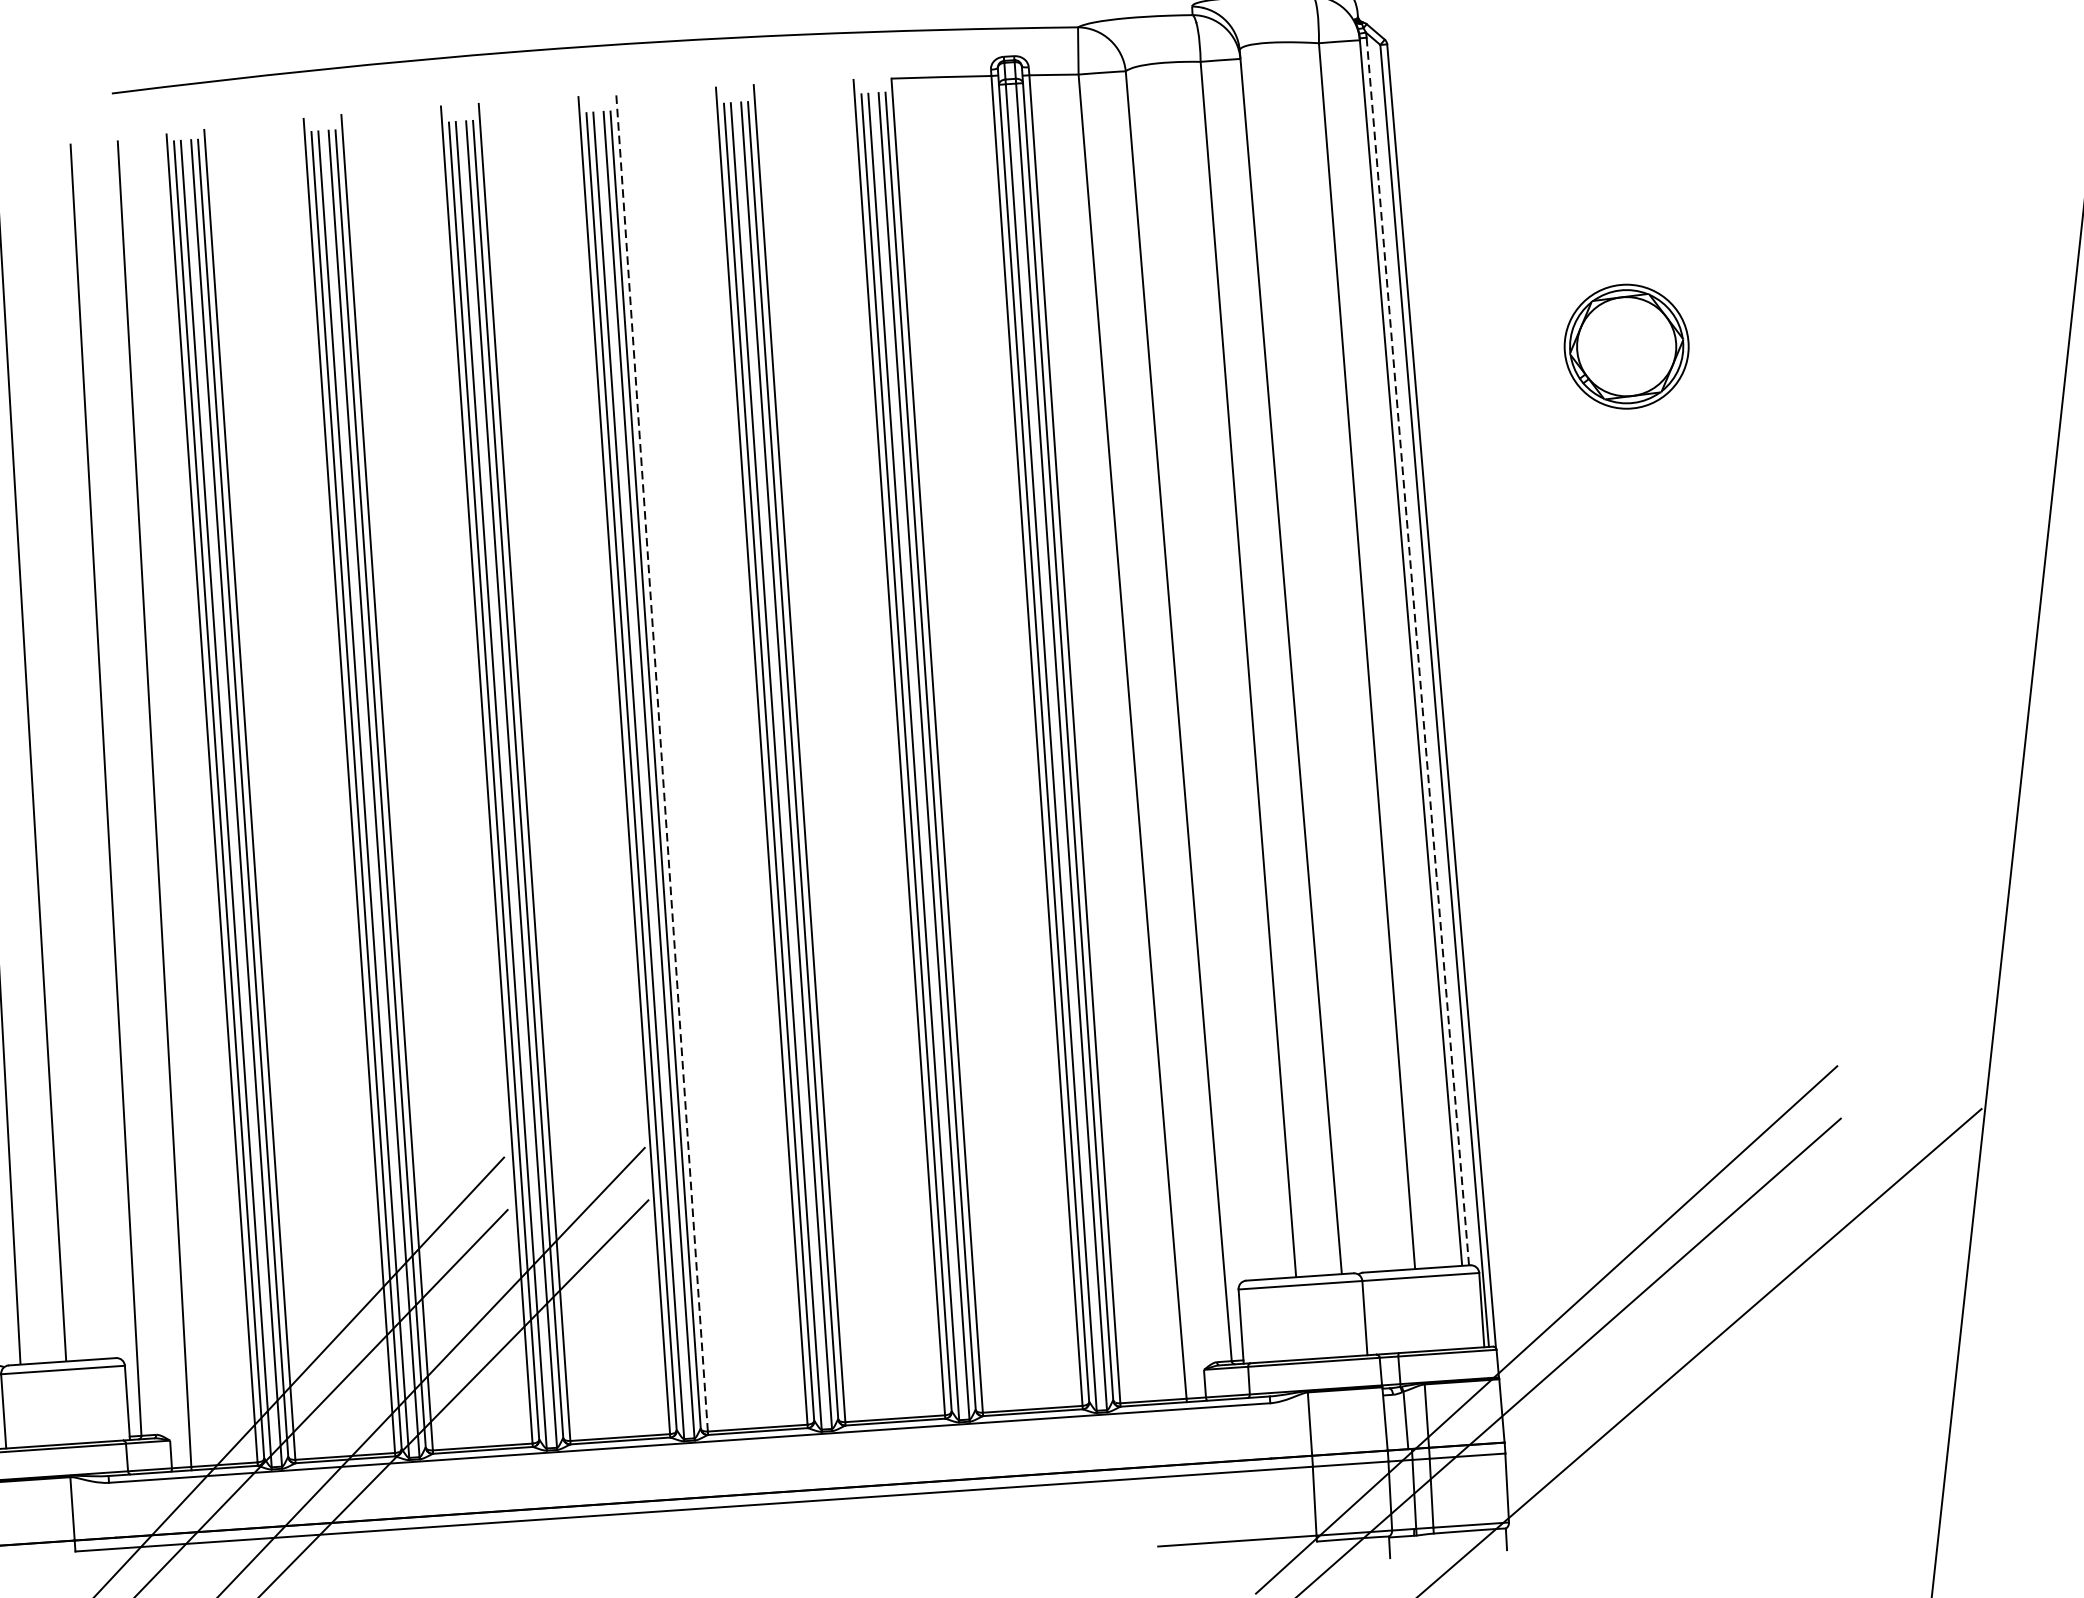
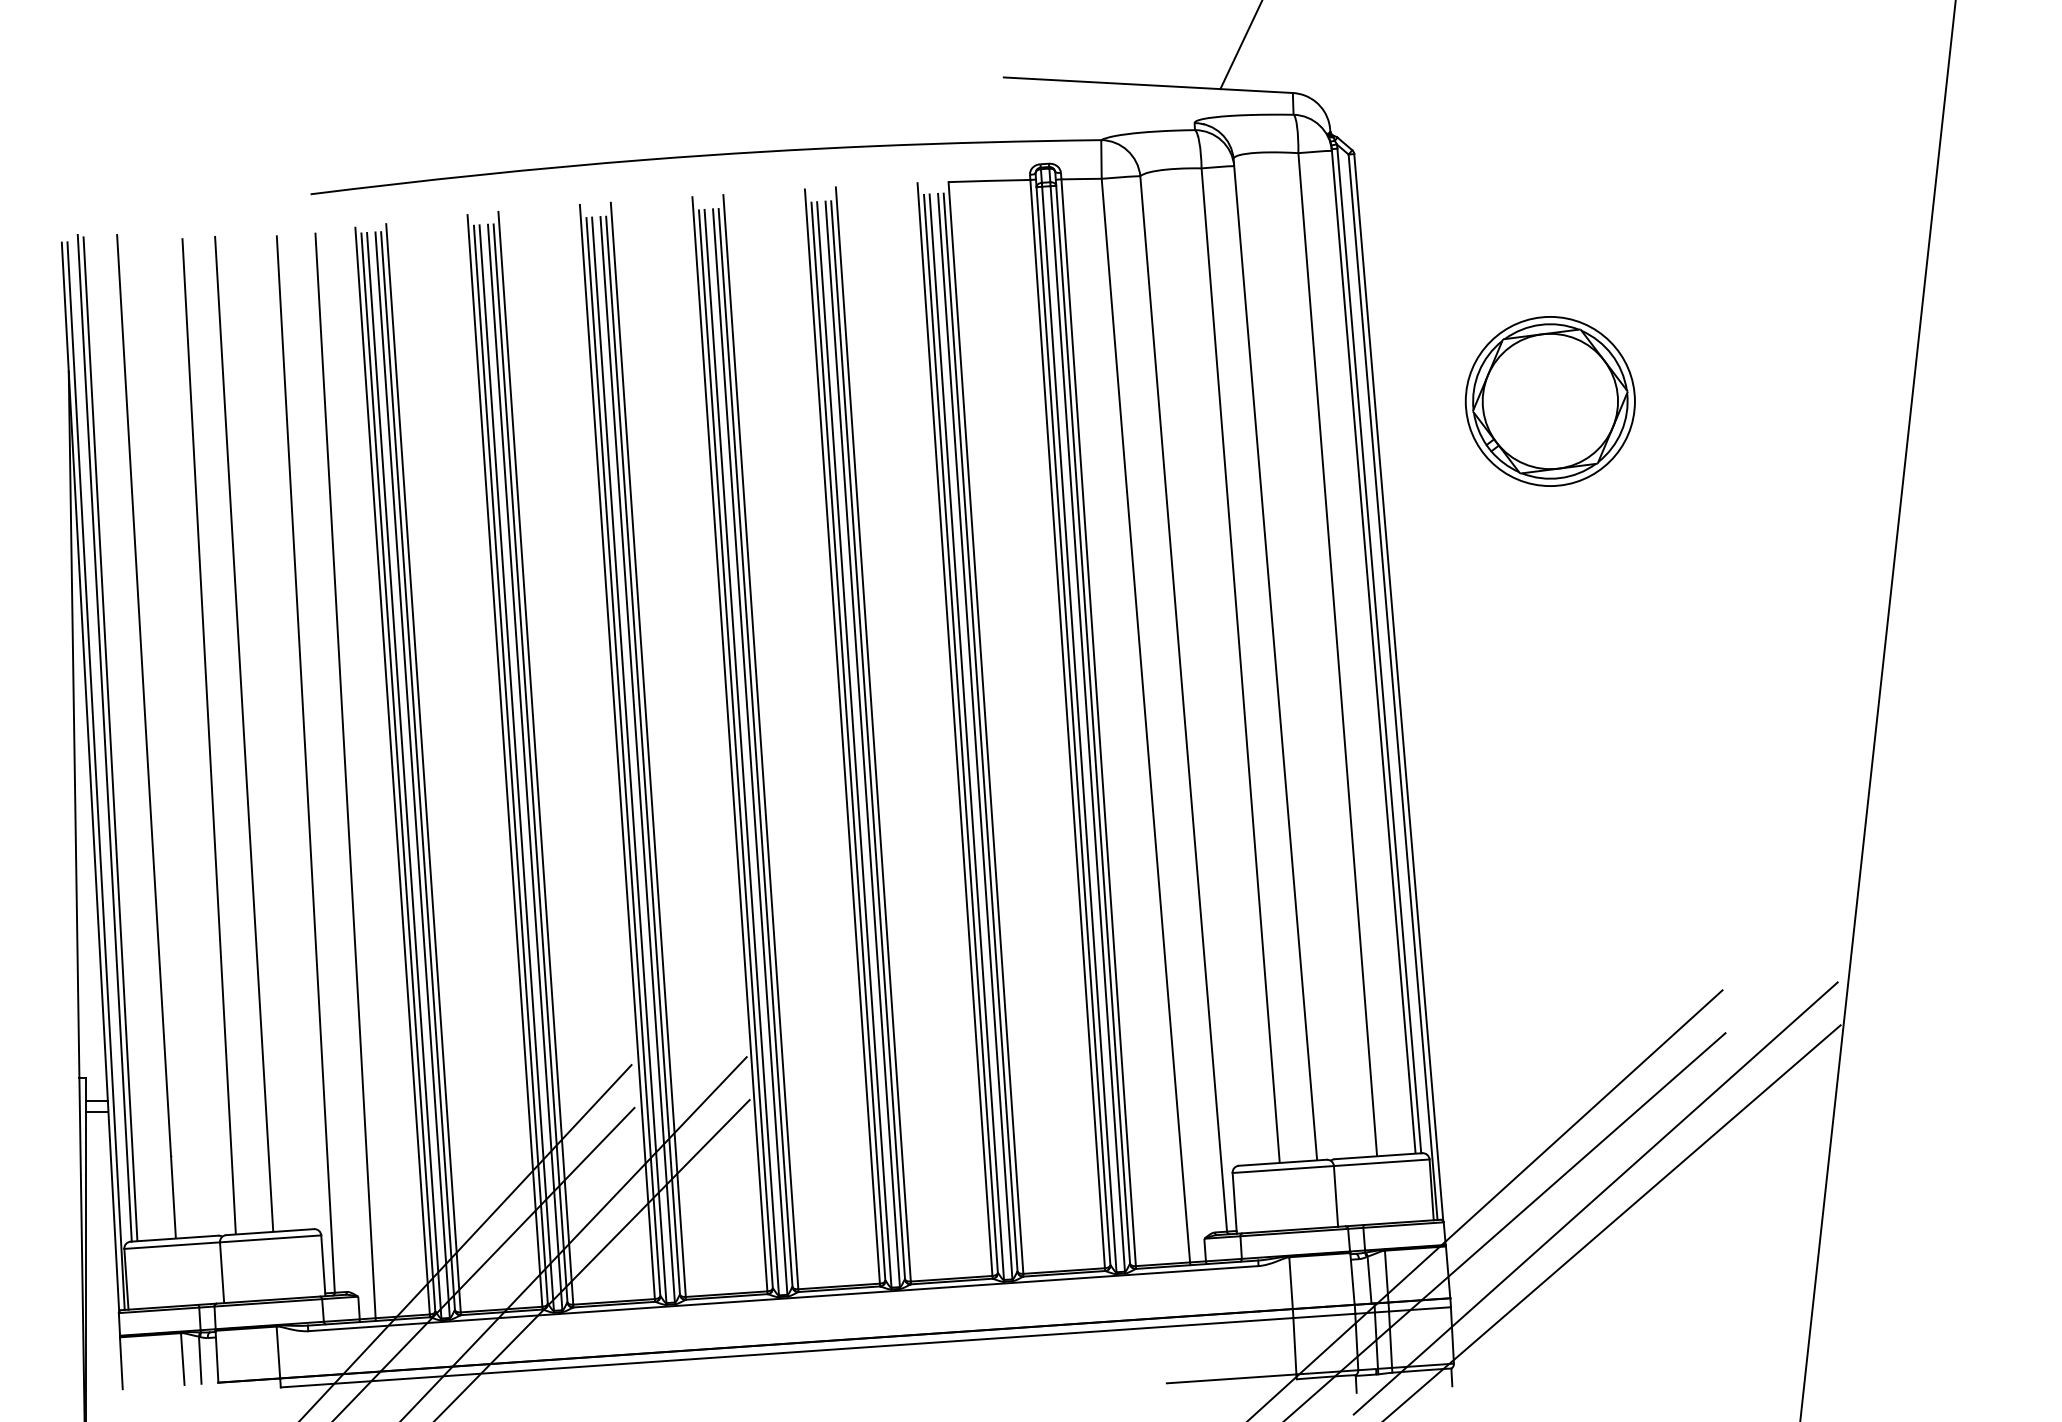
part: (1625, 346) -> (1549, 401), size x1.67
line: (1418, 651) -> (1379, 650), dashed -> solid
line: (661, 762) -> (760, 741), dashed -> solid
line: (1682, 1320) -> (1595, 1198), added

